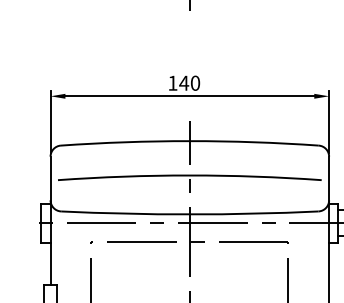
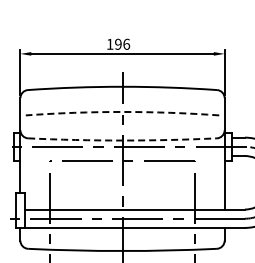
text: (189, 82) -> (122, 43), 140 -> 196
arc: (189, 174) -> (122, 111), solid -> dashed
arc: (189, 214) -> (122, 140), solid -> dashed

